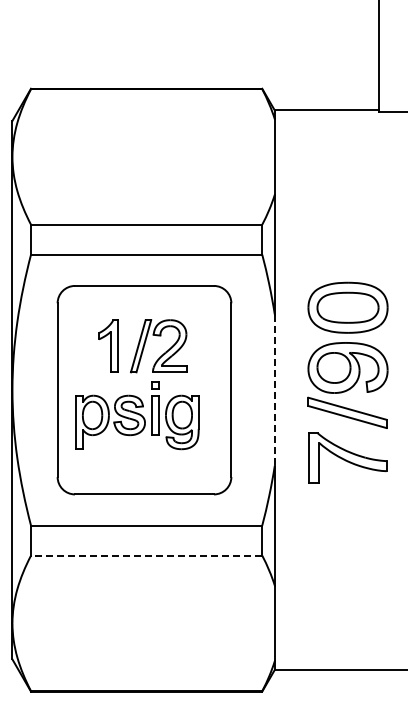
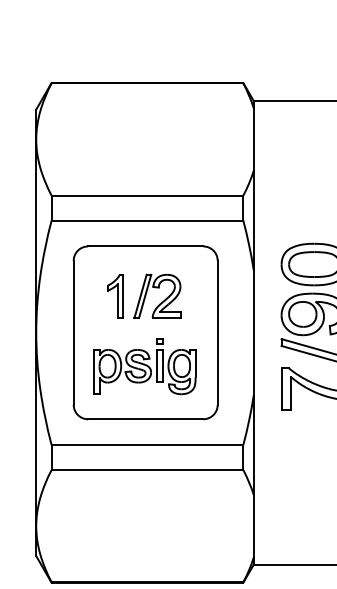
line: (274, 390) -> (253, 333), dashed -> solid
part: (137, 415) -> (144, 366), moved
line: (146, 555) -> (147, 469), dashed -> solid

